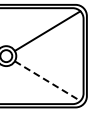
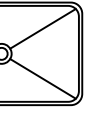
line: (48, 81) -> (43, 79), dashed -> solid

